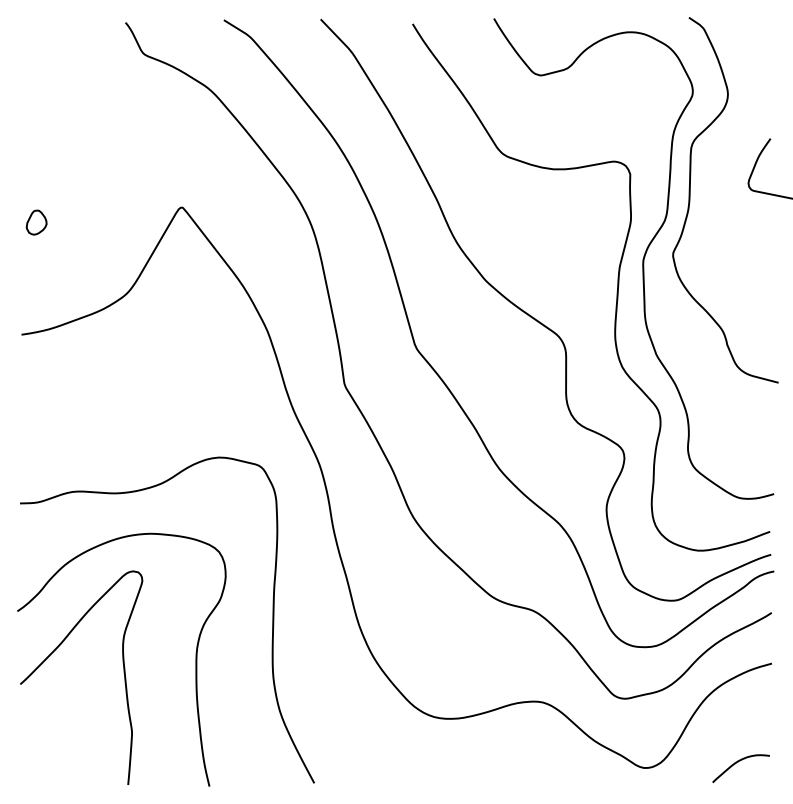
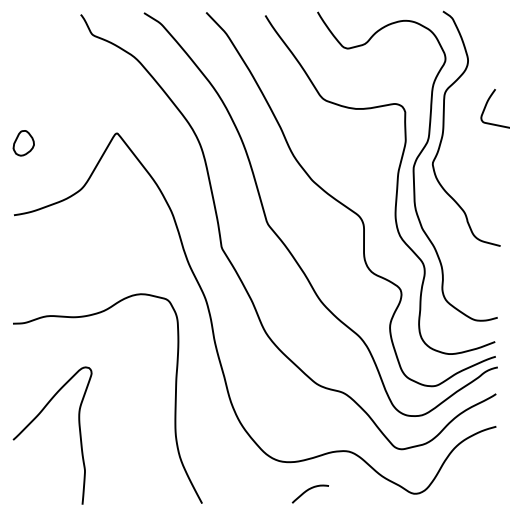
part: (36, 221) -> (23, 142), size x1.6
curve: (195, 658) -> (125, 423), removed
curve: (736, 764) -> (307, 491), moved

